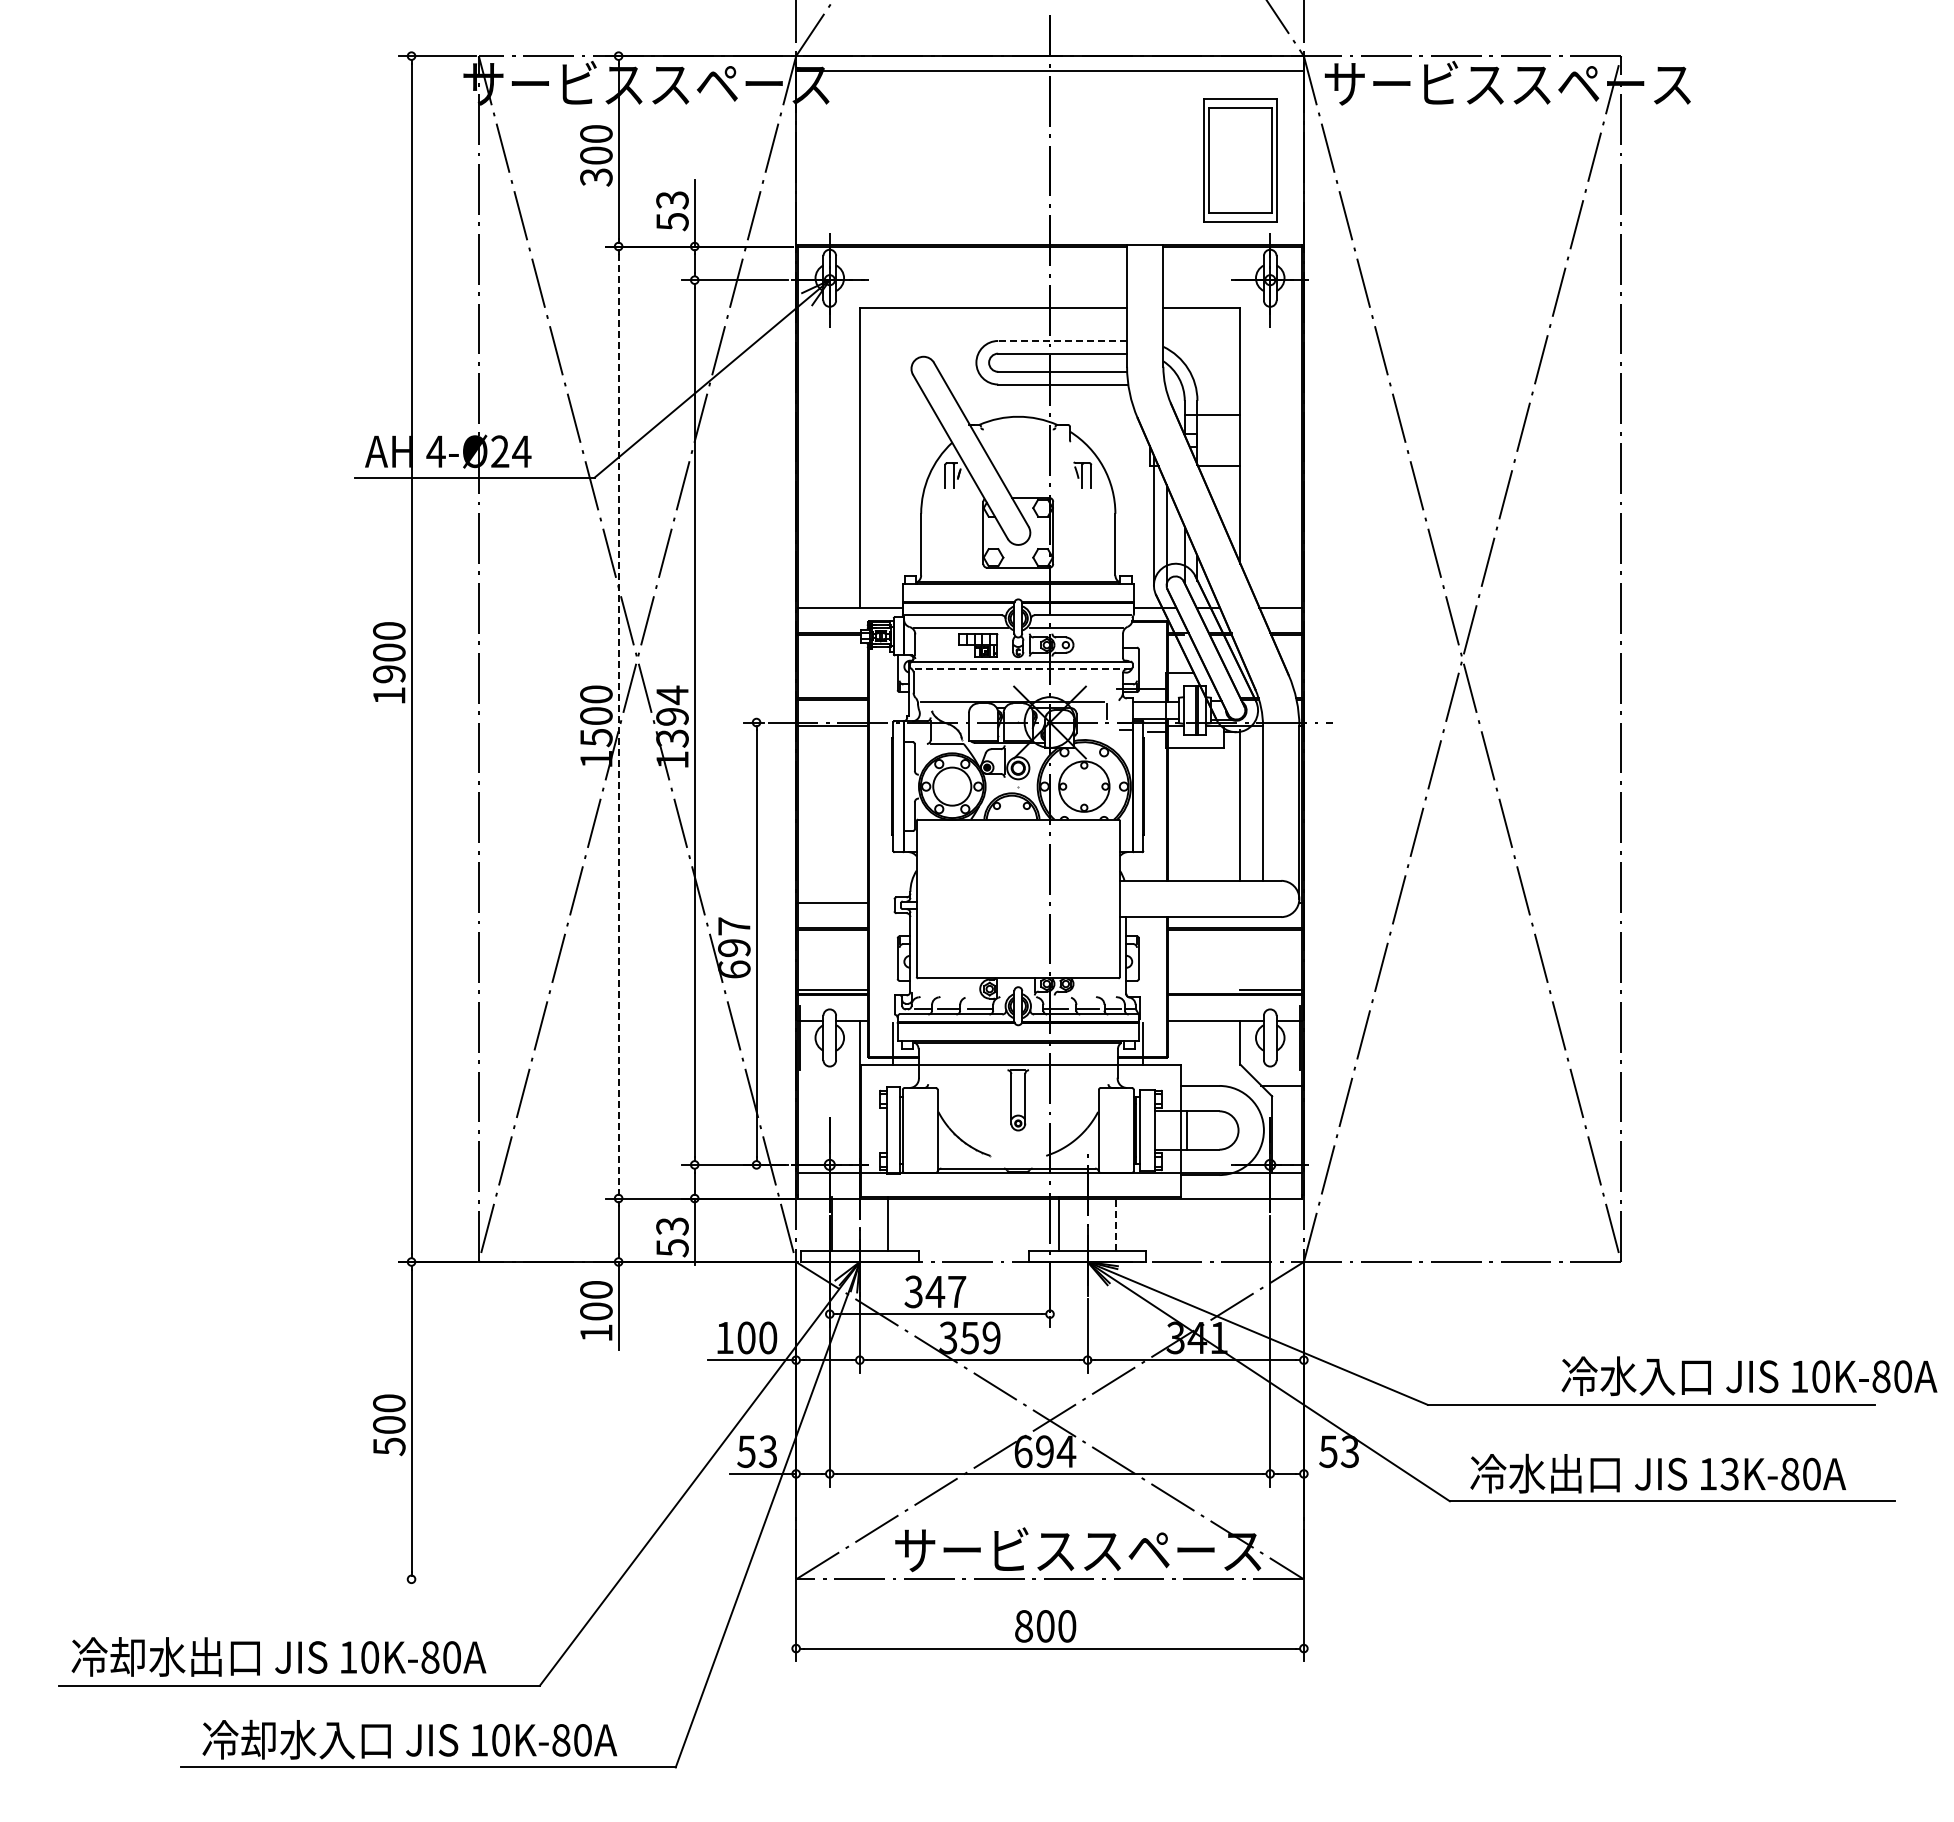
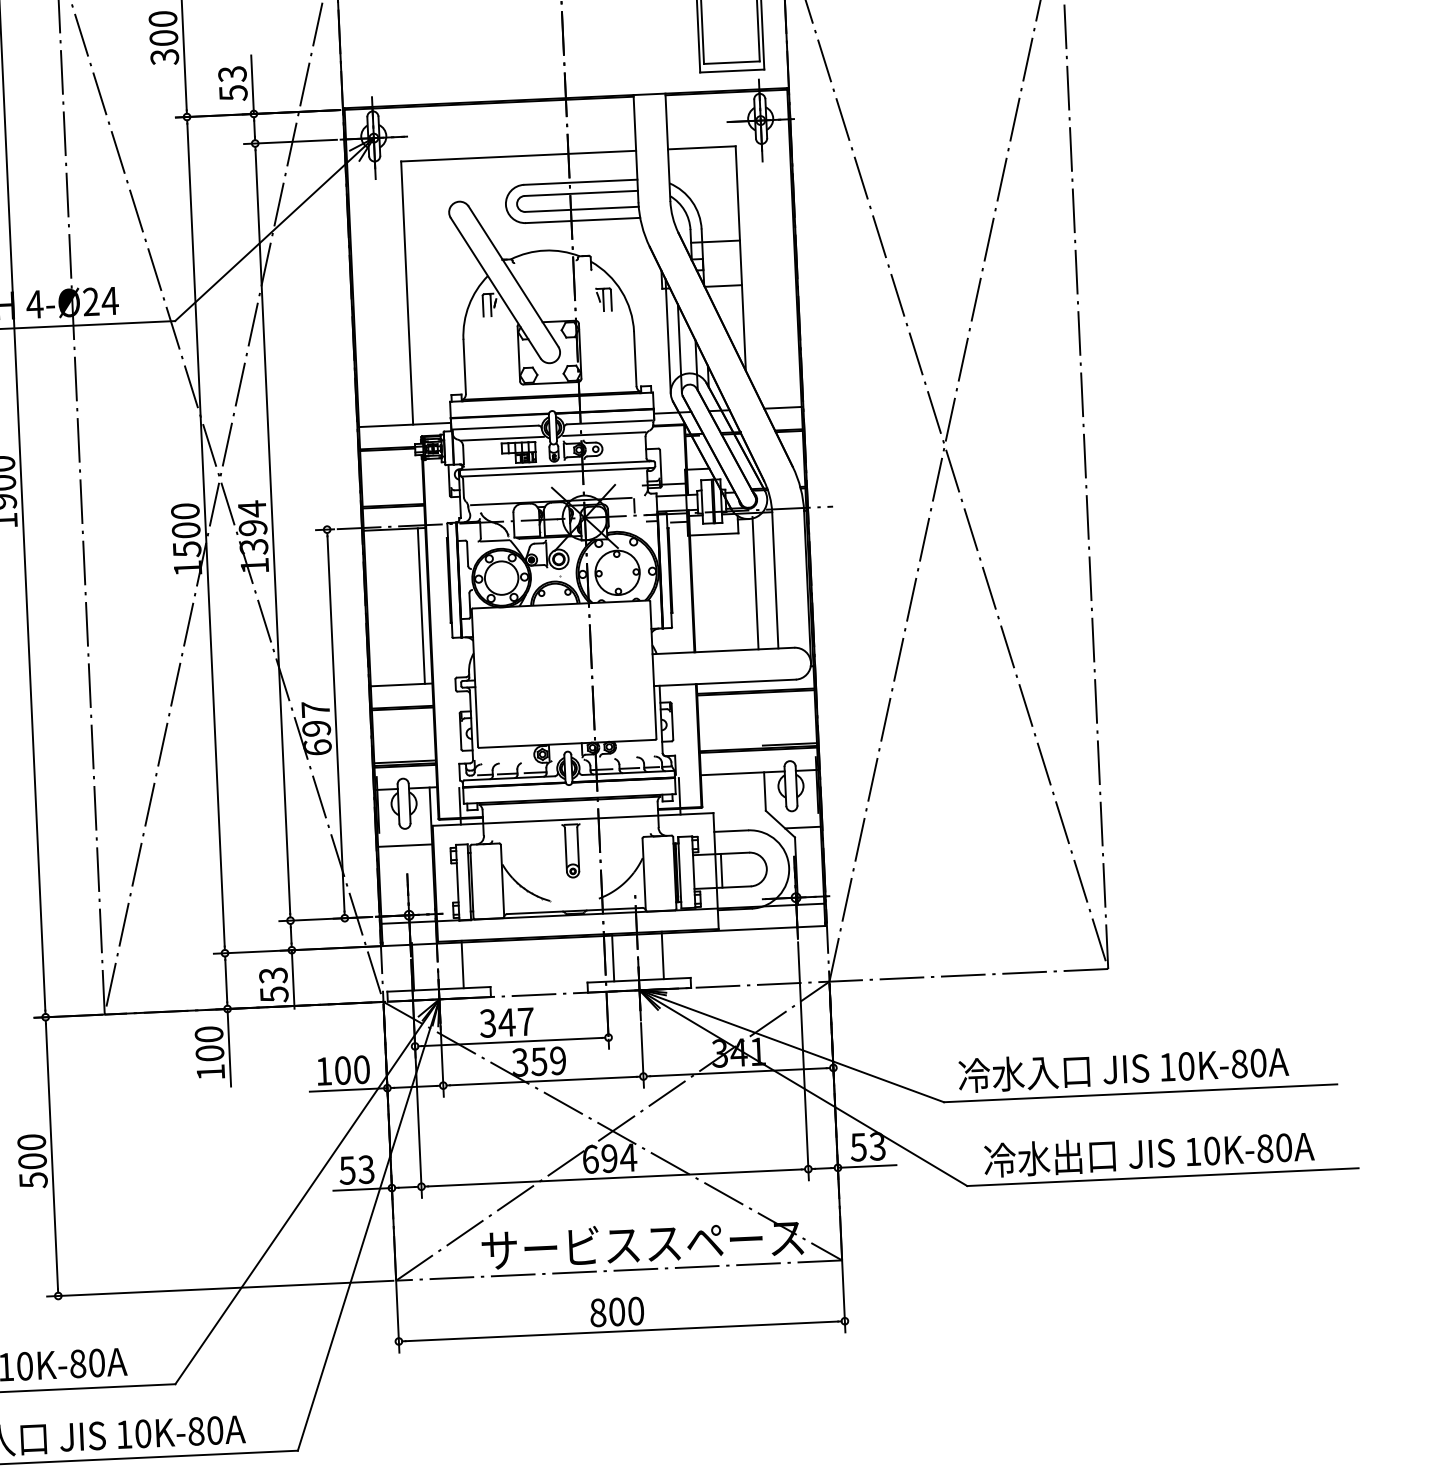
line: (1062, 340) -> (580, 181), dashed -> solid
line: (1020, 669) -> (556, 472), dashed -> solid
line: (618, 723) -> (205, 535), dashed -> solid
line: (859, 813) -> (421, 605), added
line: (828, 1085) -> (404, 845), added
line: (1115, 1223) -> (662, 955), dashed -> solid
text: (1749, 1376) -> (1123, 1069), moved
line: (1336, 1473) -> (866, 1166), added
text: (1729, 1473) -> (1211, 1150), 13K-80A -> 10K-80A
line: (595, 1579) -> (219, 1288), added

